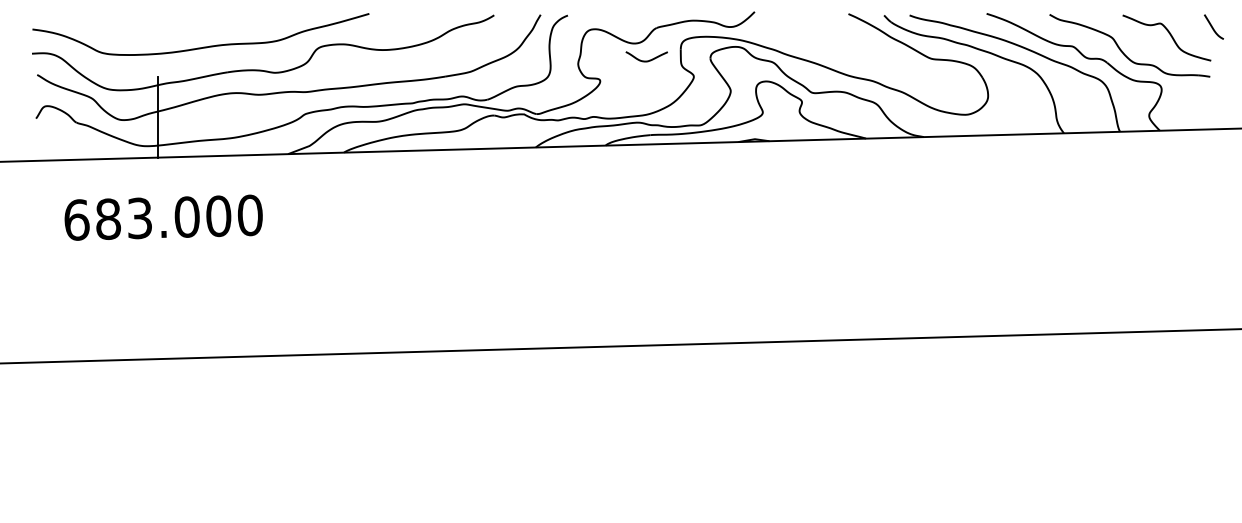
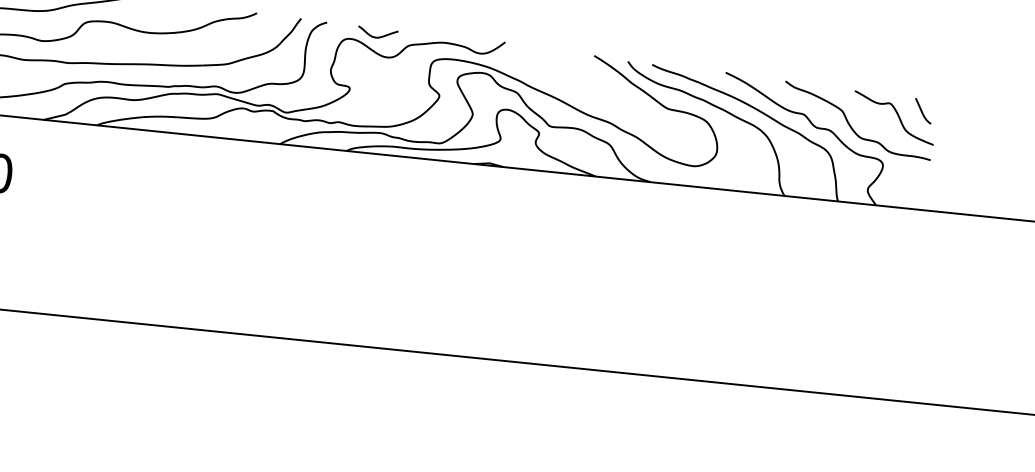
curve: (1212, 26) -> (921, 110), moved
curve: (646, 60) -> (377, 36), moved

